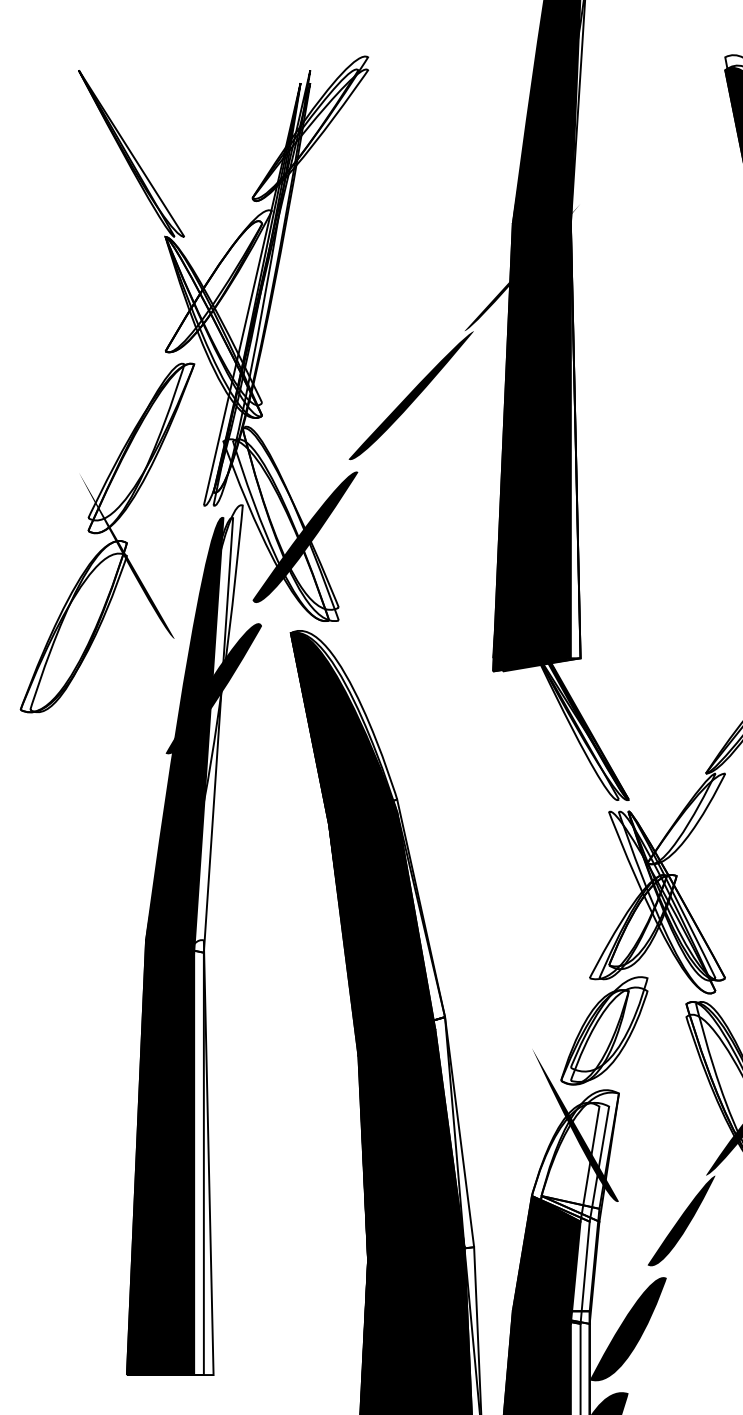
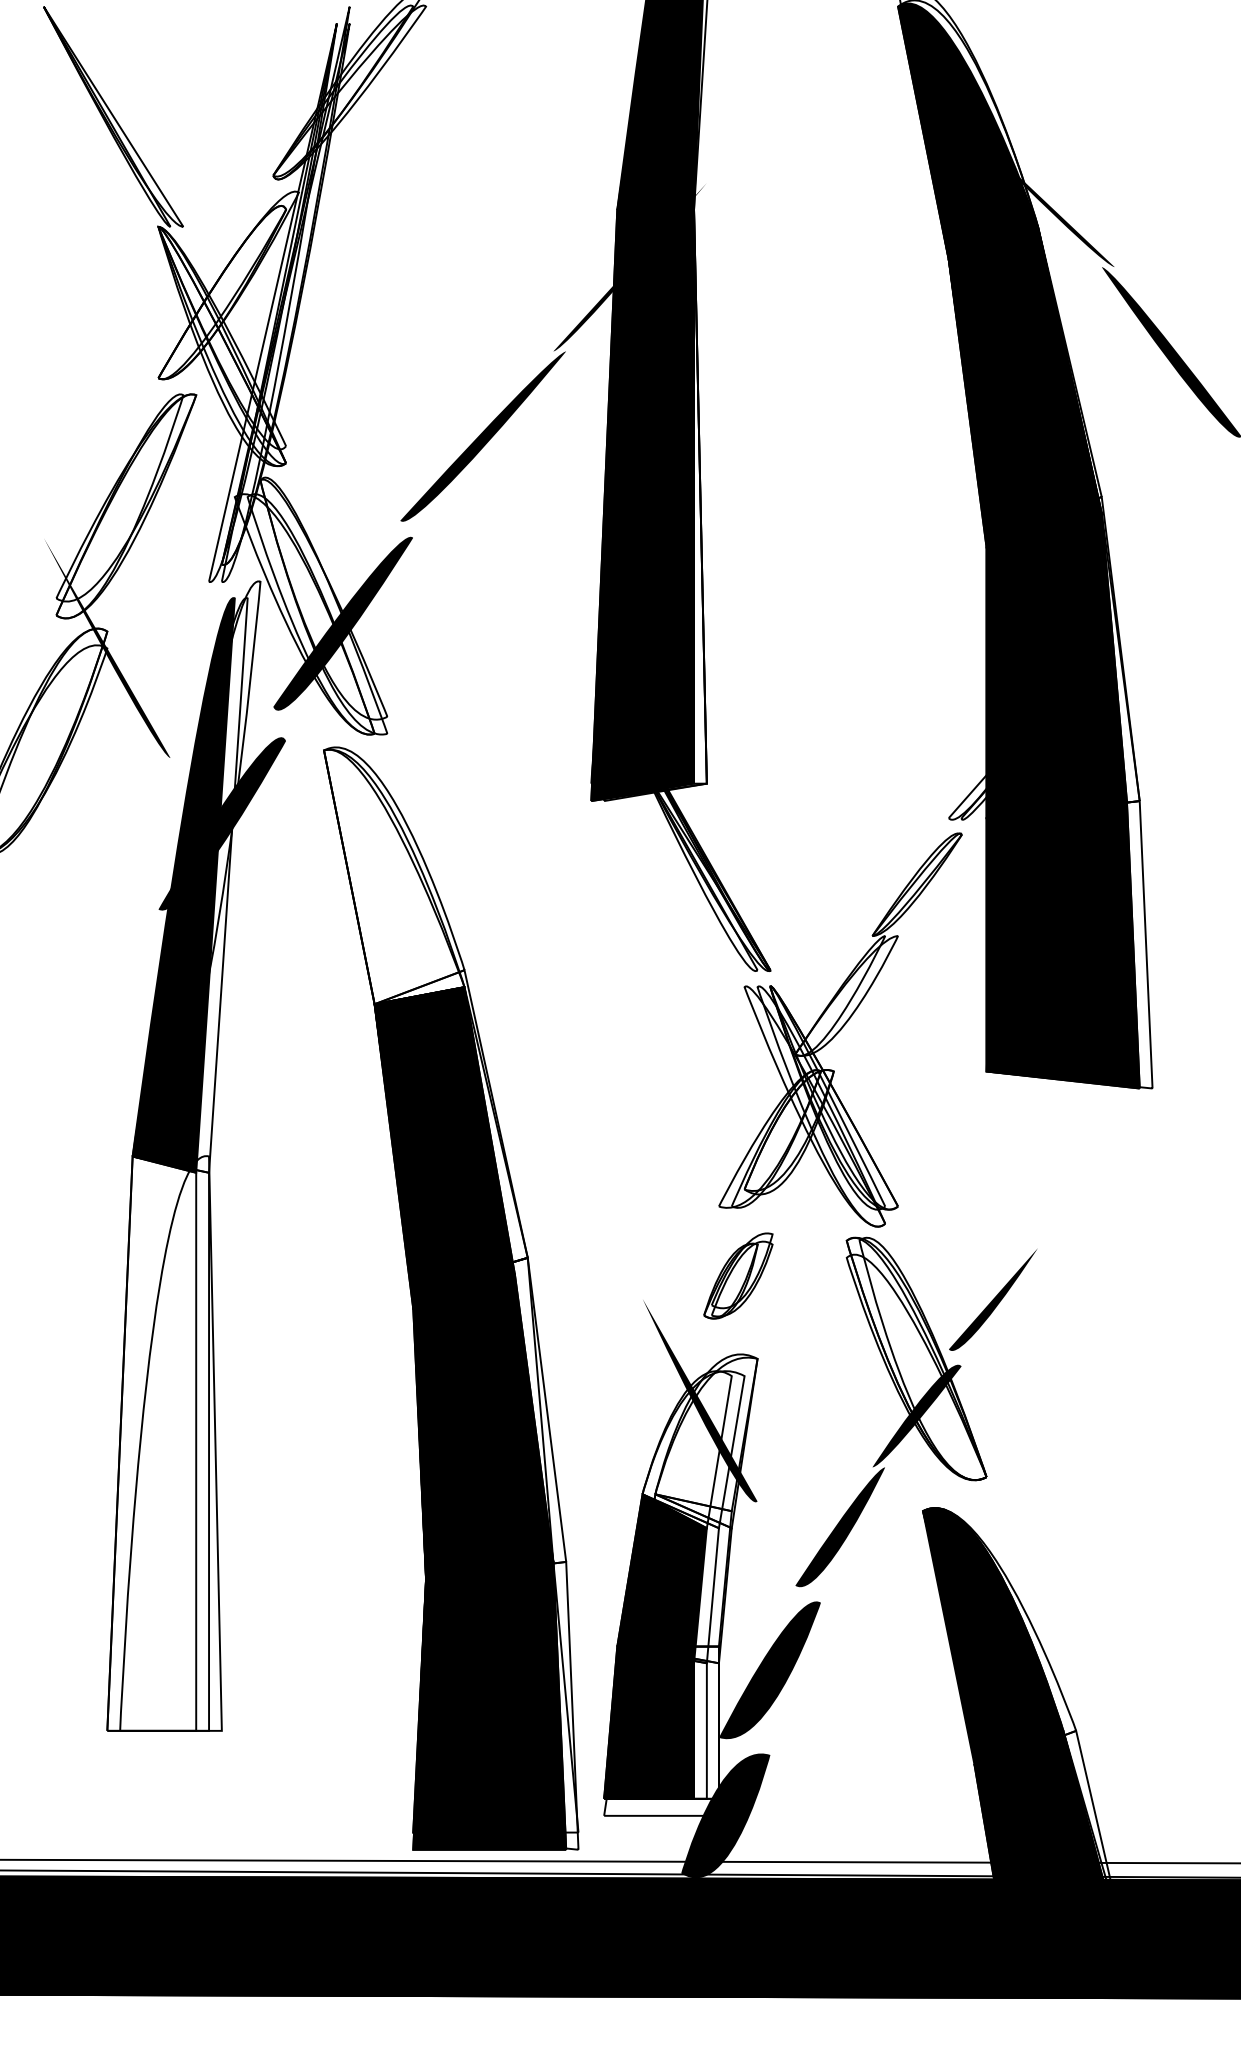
fill: (344, 728) -> (394, 876), removed
part: (604, 1030) -> (738, 1275), size x0.6
fill: (160, 1157) -> (151, 1443), removed

